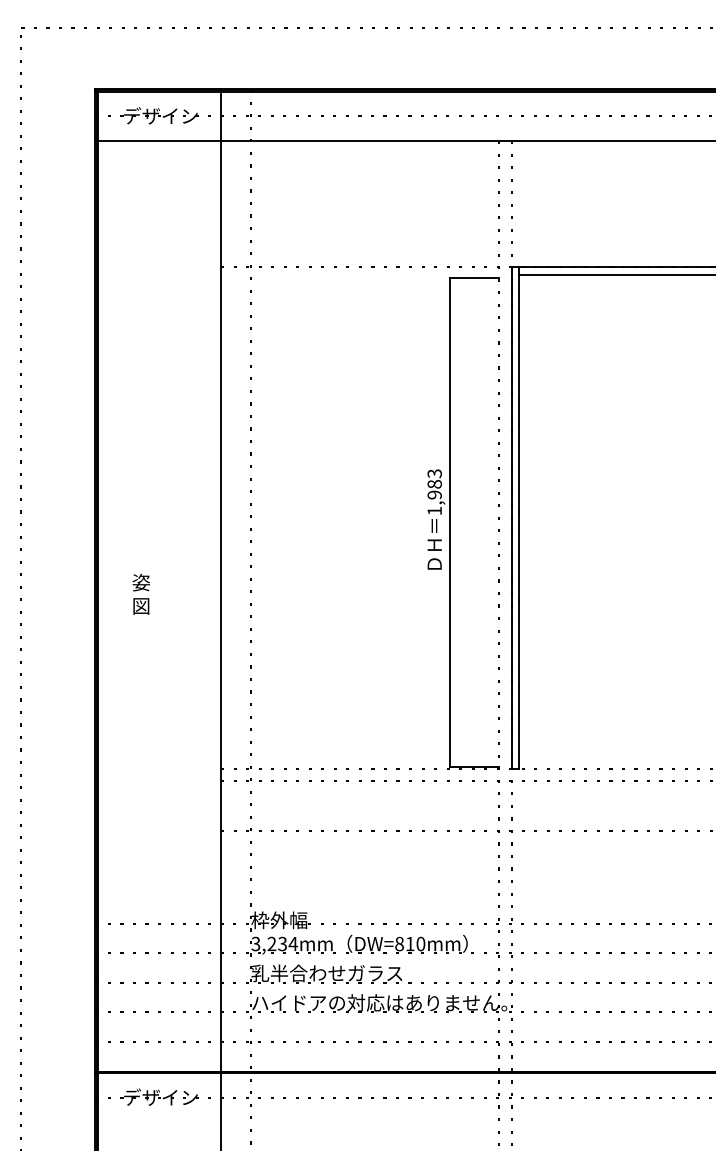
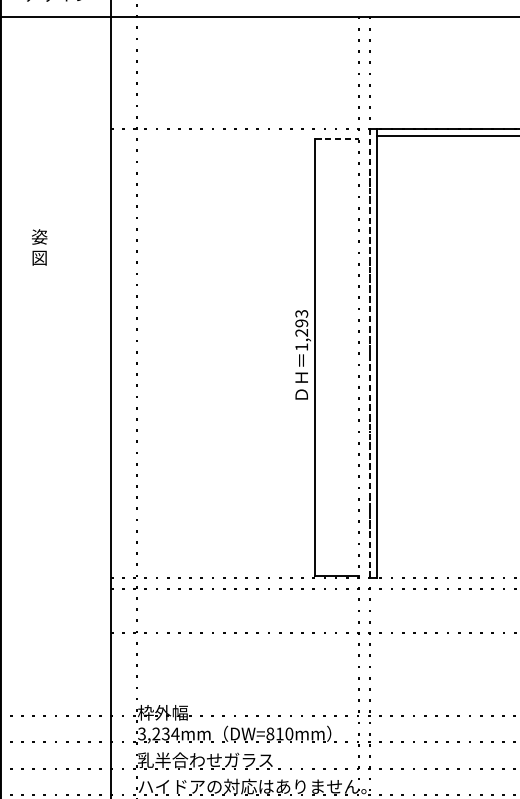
line: (474, 277) -> (337, 138), solid -> dashed
text: (434, 489) -> (301, 327), 1,983 -> 1,293
line: (511, 518) -> (370, 353), solid -> dashed
text: (140, 594) -> (38, 247), moved

